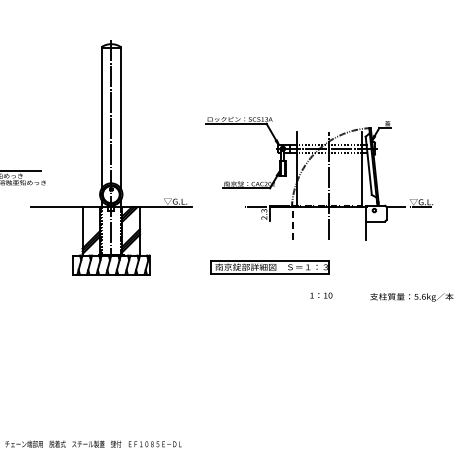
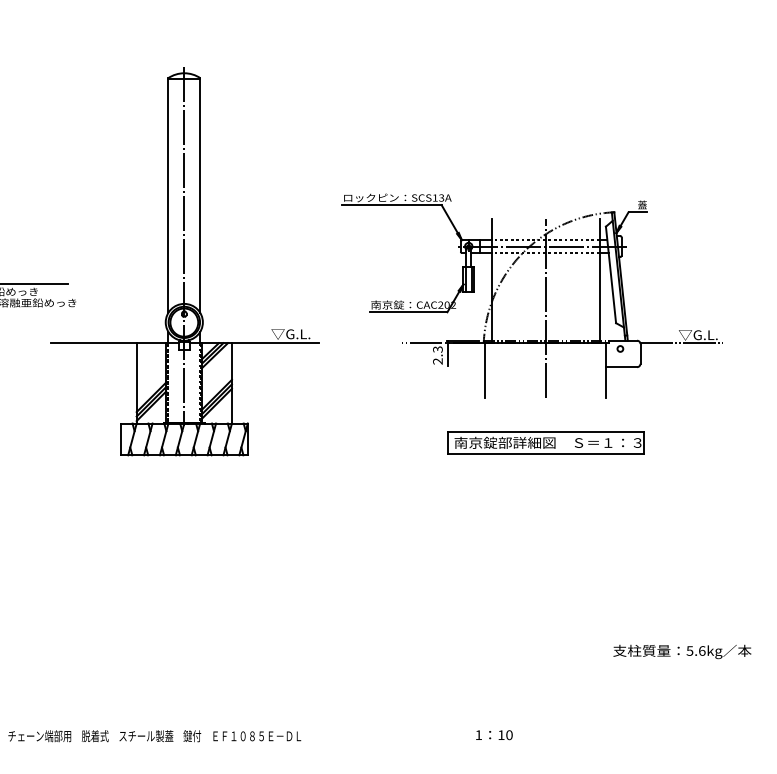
line: (292, 223) -> (484, 370), dashed -> solid
part: (269, 267) -> (544, 443), moved
text: (321, 295) -> (494, 734), moved
text: (411, 297) -> (681, 652), moved

